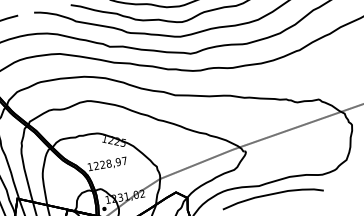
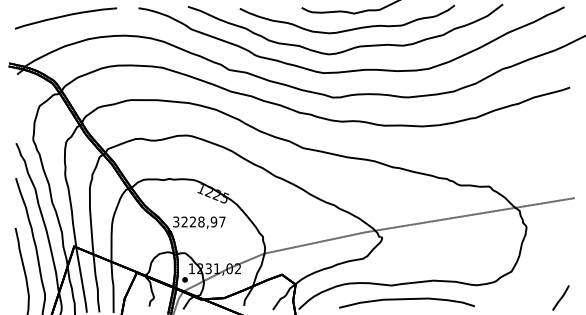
text: (90, 166) -> (176, 221), 1228,97 -> 3228,97

